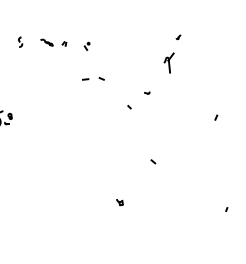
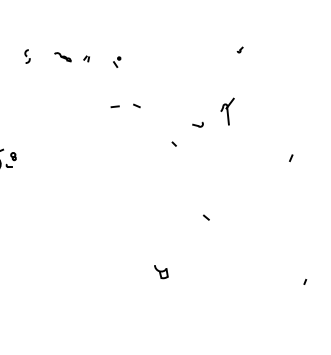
part: (169, 62) -> (227, 111), moved
part: (147, 92) -> (198, 124), size x1.6
part: (120, 202) -> (161, 272), size x1.6

